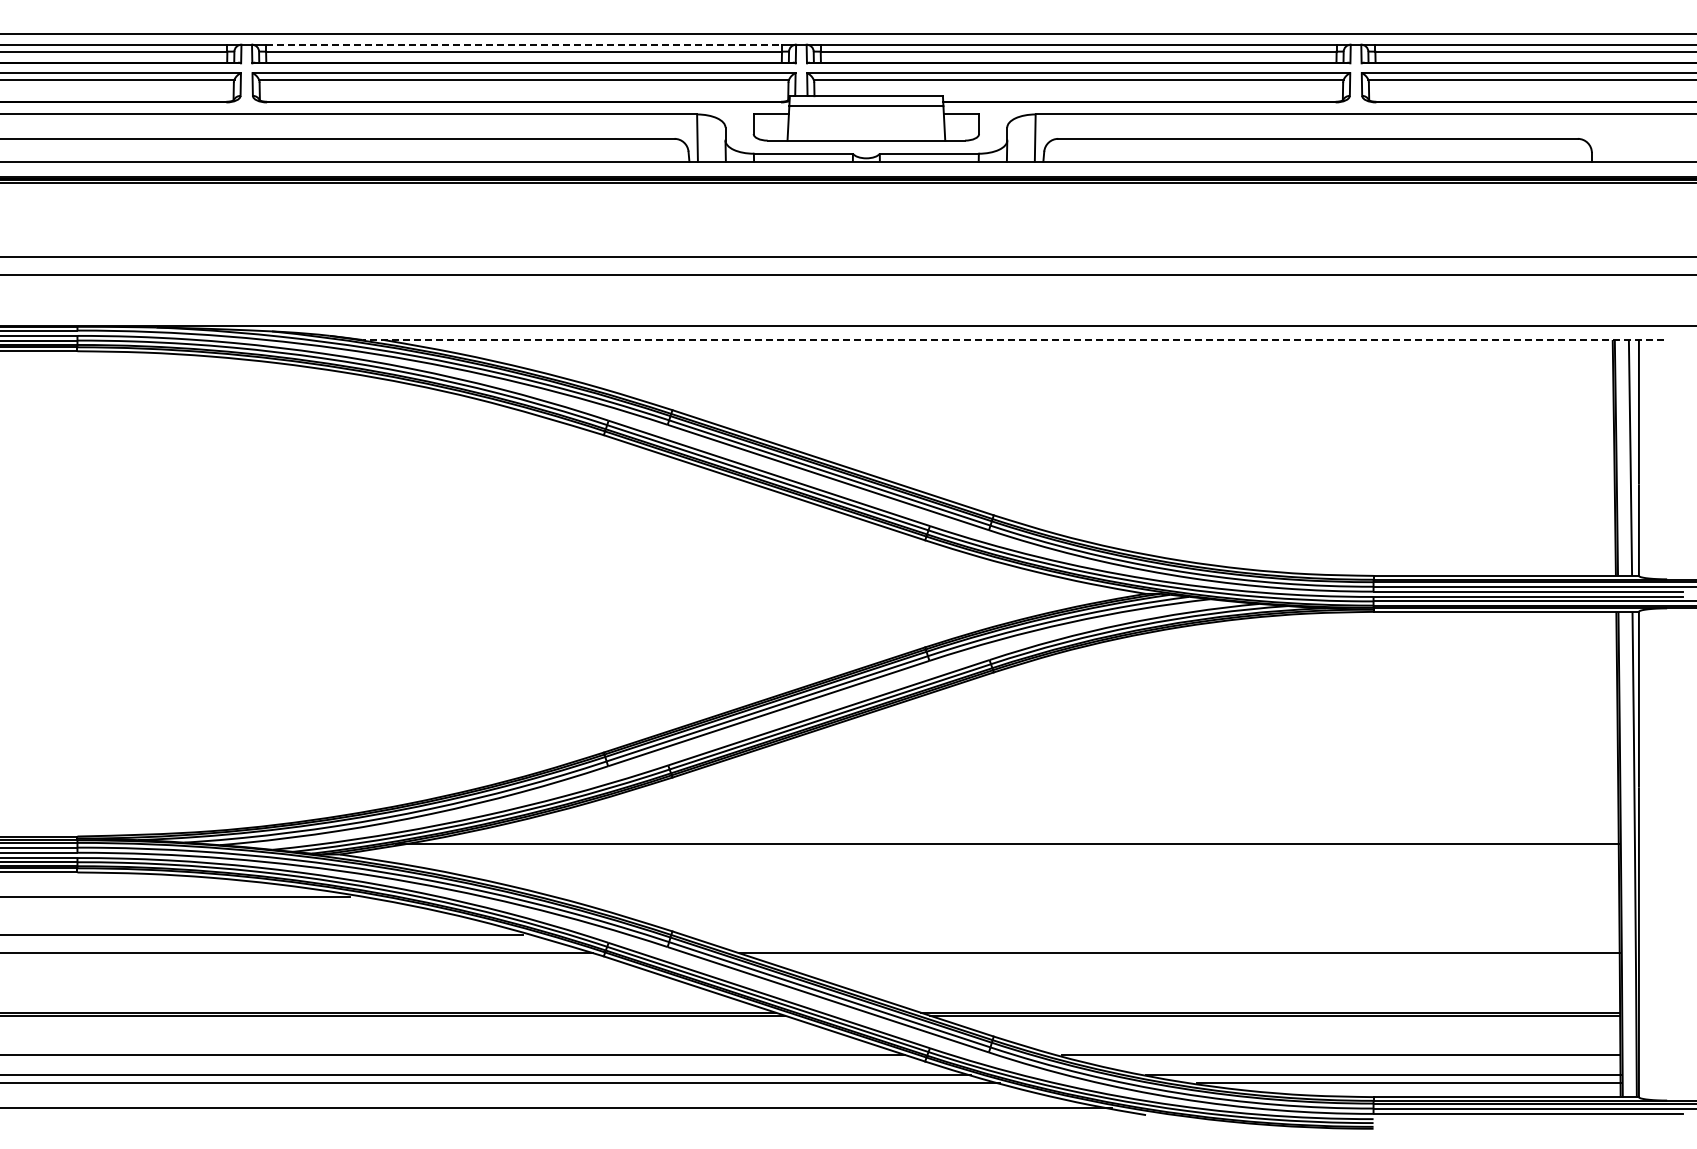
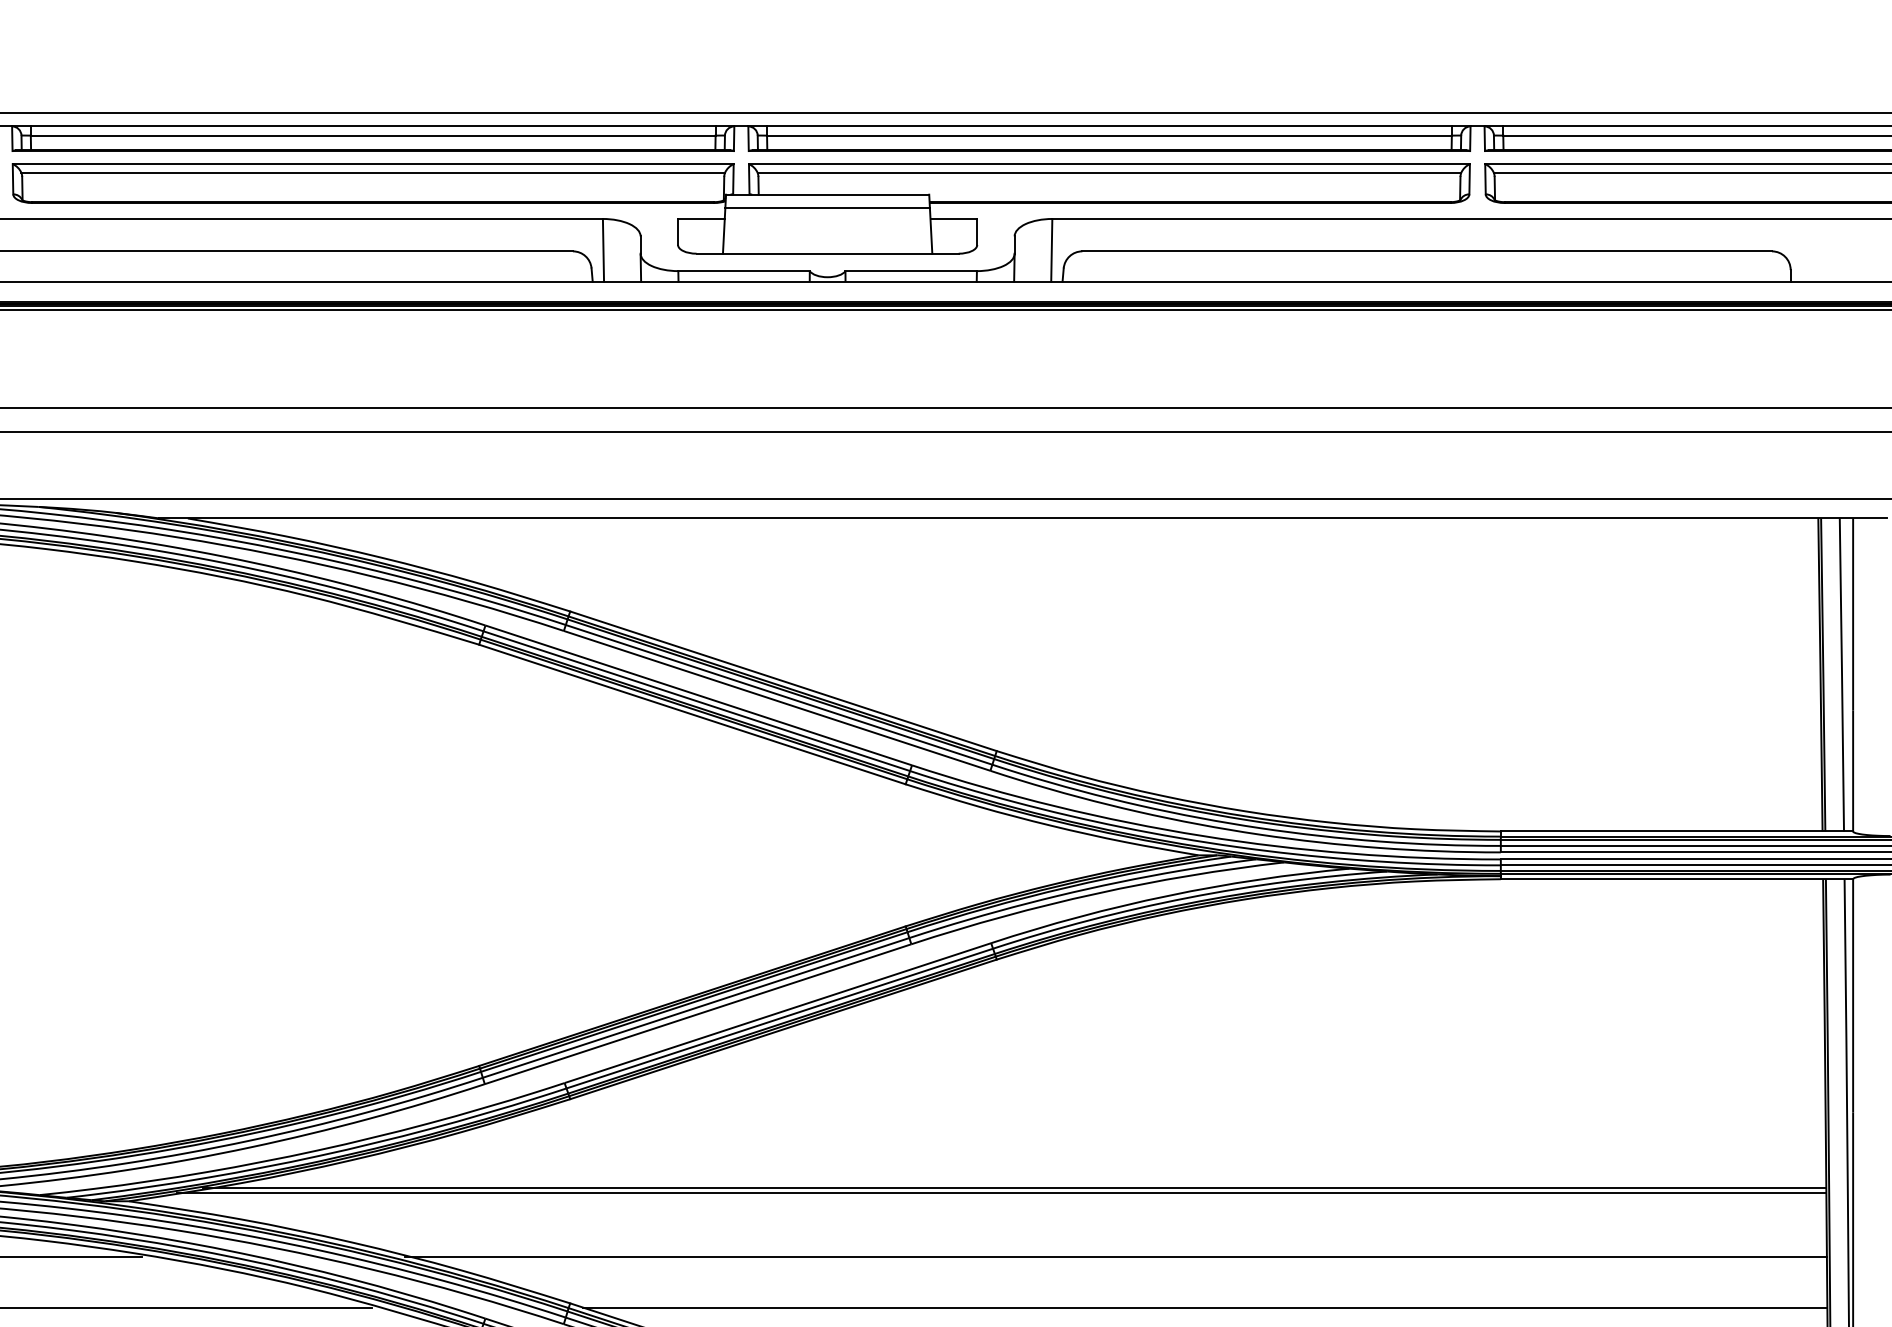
line: (524, 44) -> (373, 126), dashed -> solid
line: (1013, 340) -> (1022, 519), dashed -> solid
line: (996, 847) -> (1000, 1192), added
line: (1083, 896) -> (1115, 1257), added
line: (1150, 934) -> (1204, 1307), added

